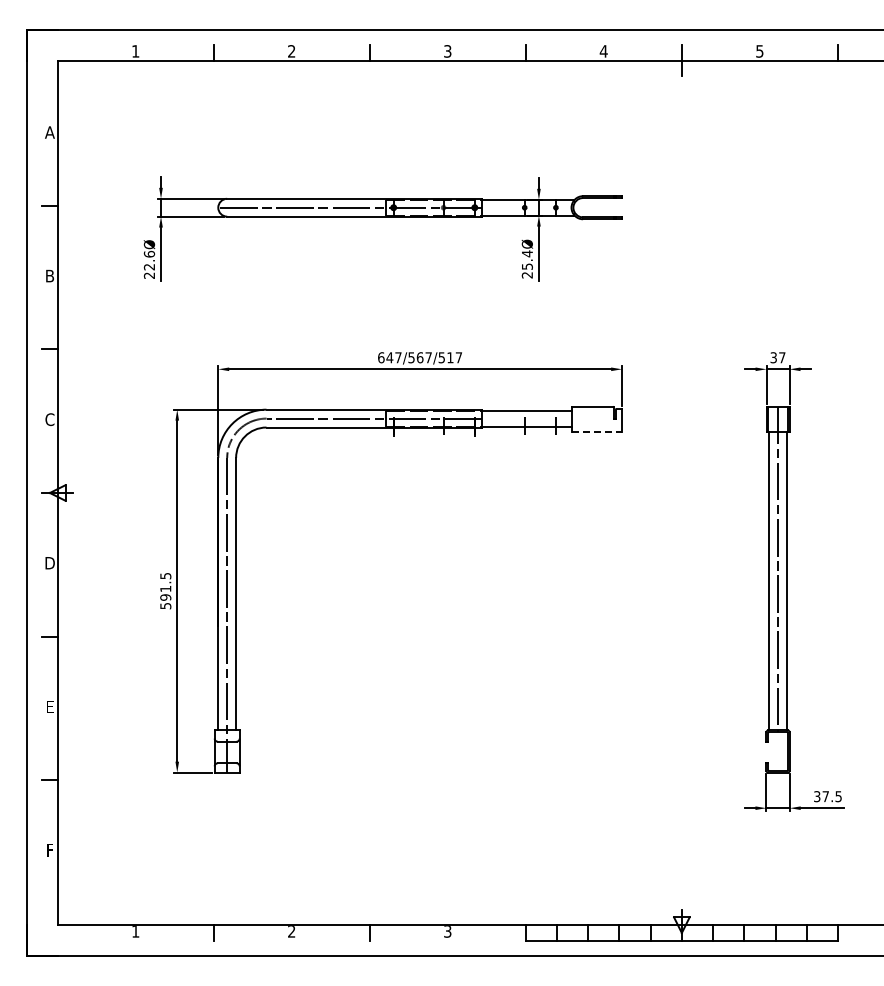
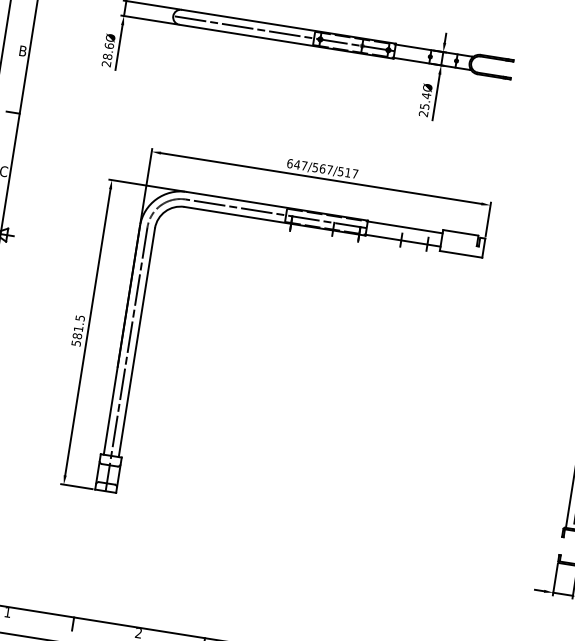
text: (149, 266) -> (107, 56), 22.6Ø -> 28.6Ø
line: (597, 431) -> (461, 254), dashed -> solid
text: (165, 597) -> (77, 336), 591.5 -> 581.5

